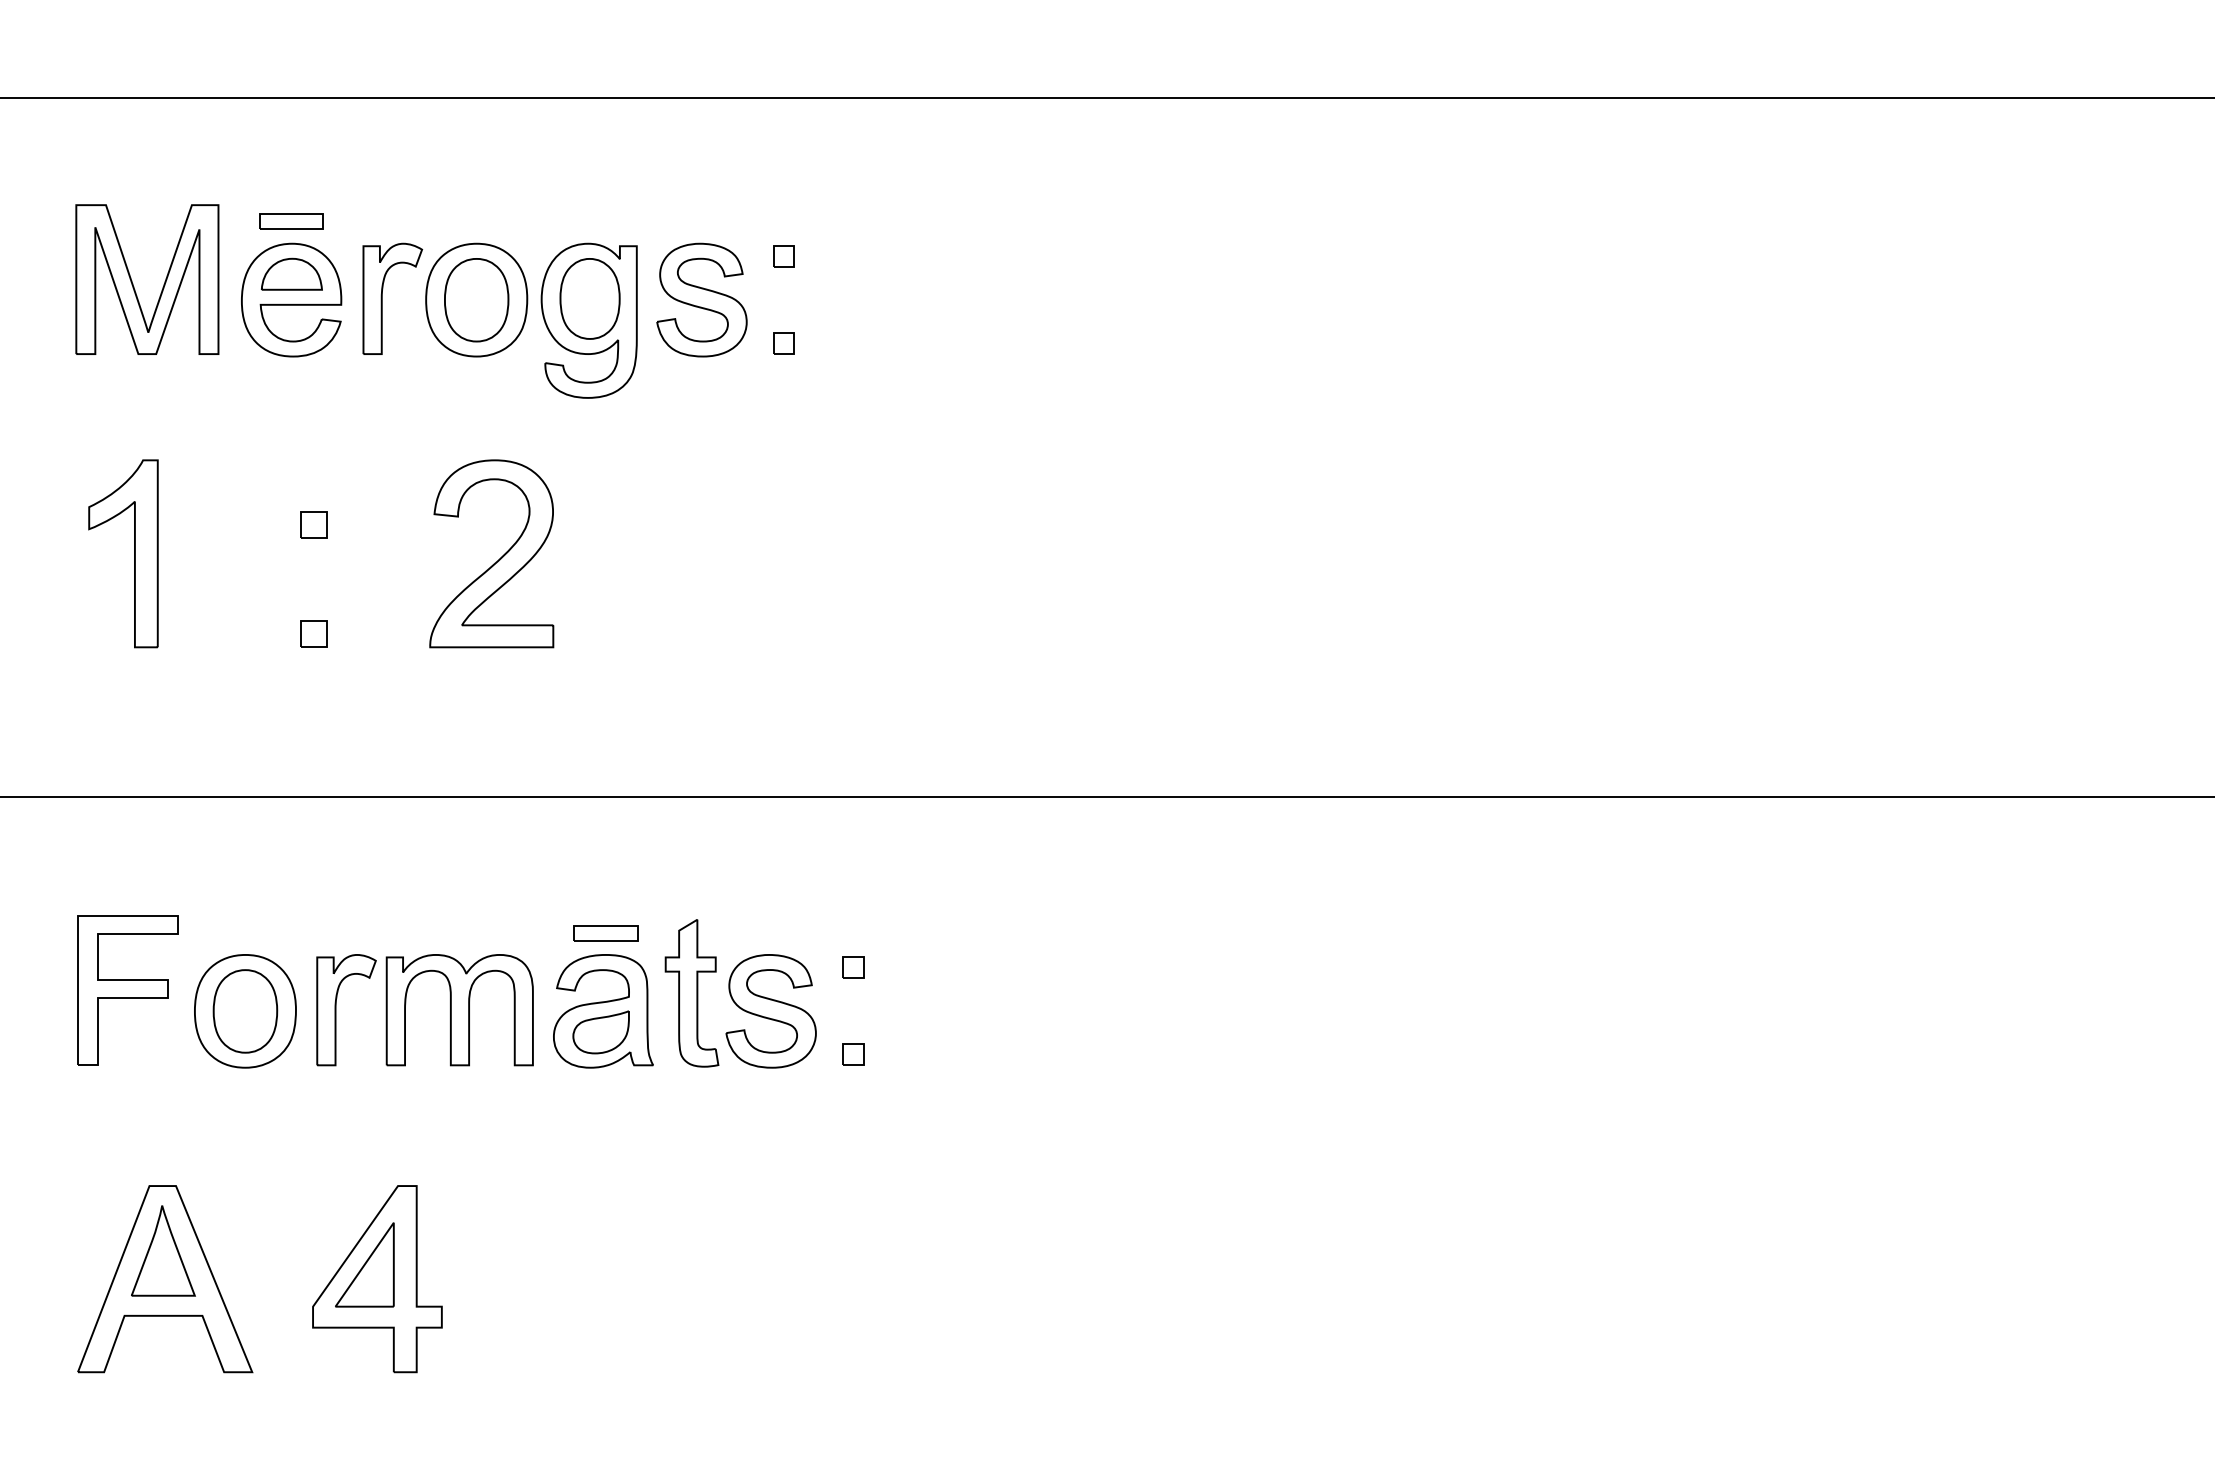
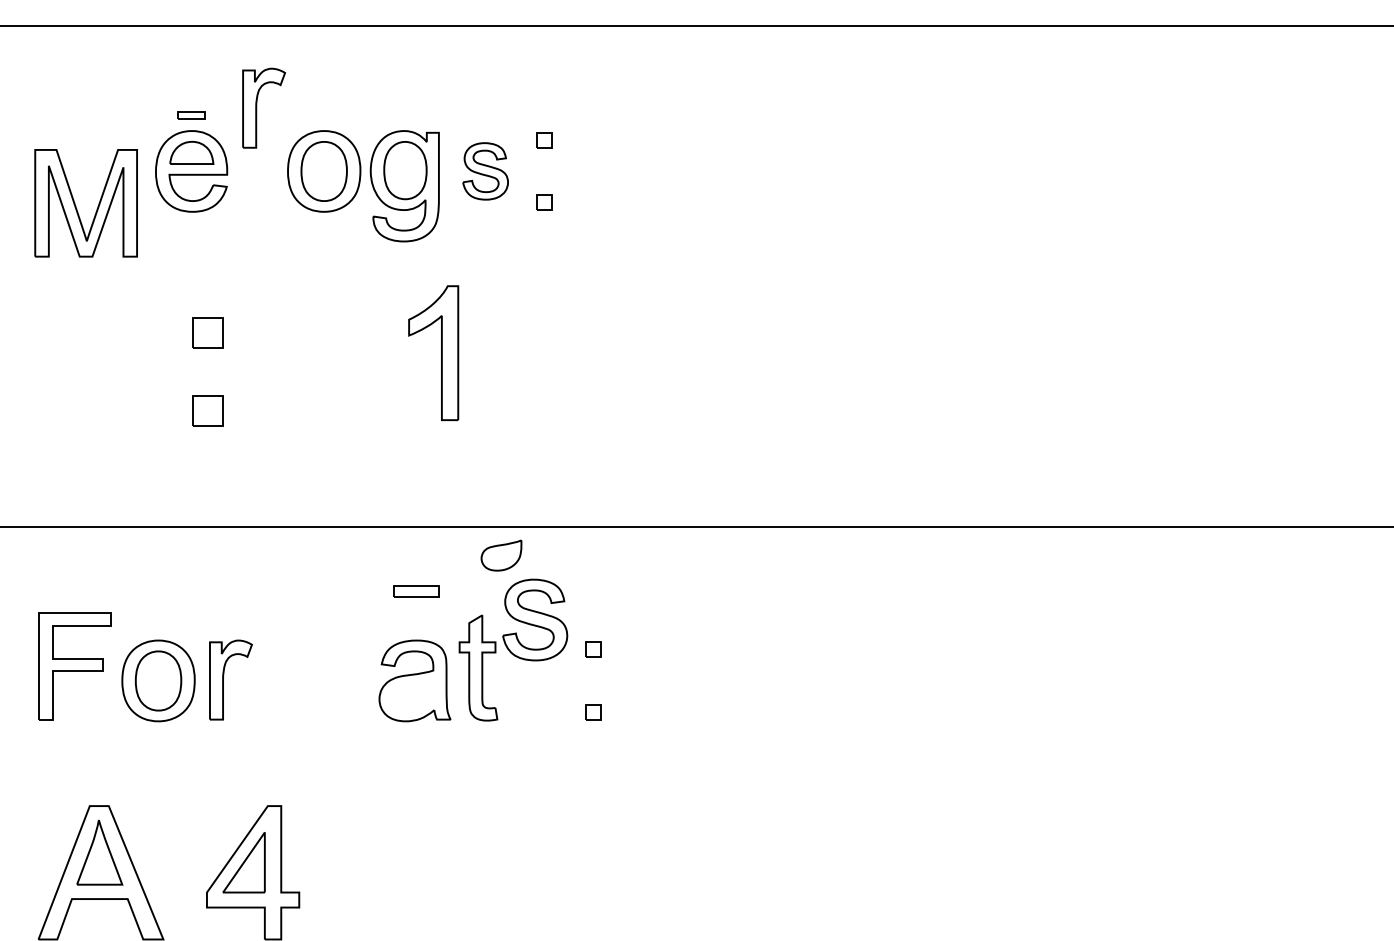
part: (291, 221) -> (191, 115), size x0.6
part: (133, 283) -> (76, 206), moved
part: (382, 298) -> (256, 107), moved
part: (701, 299) -> (485, 170), size x0.7
part: (313, 524) -> (207, 332), size x1.6
part: (134, 553) -> (441, 352), moved
part: (498, 559) -> (339, 357), removed
part: (313, 633) -> (207, 410), size x1.6
part: (605, 933) -> (416, 591), moved
part: (459, 1010) -> (311, 680), removed
part: (770, 1011) -> (534, 620), moved
part: (600, 1032) -> (501, 555), moved

